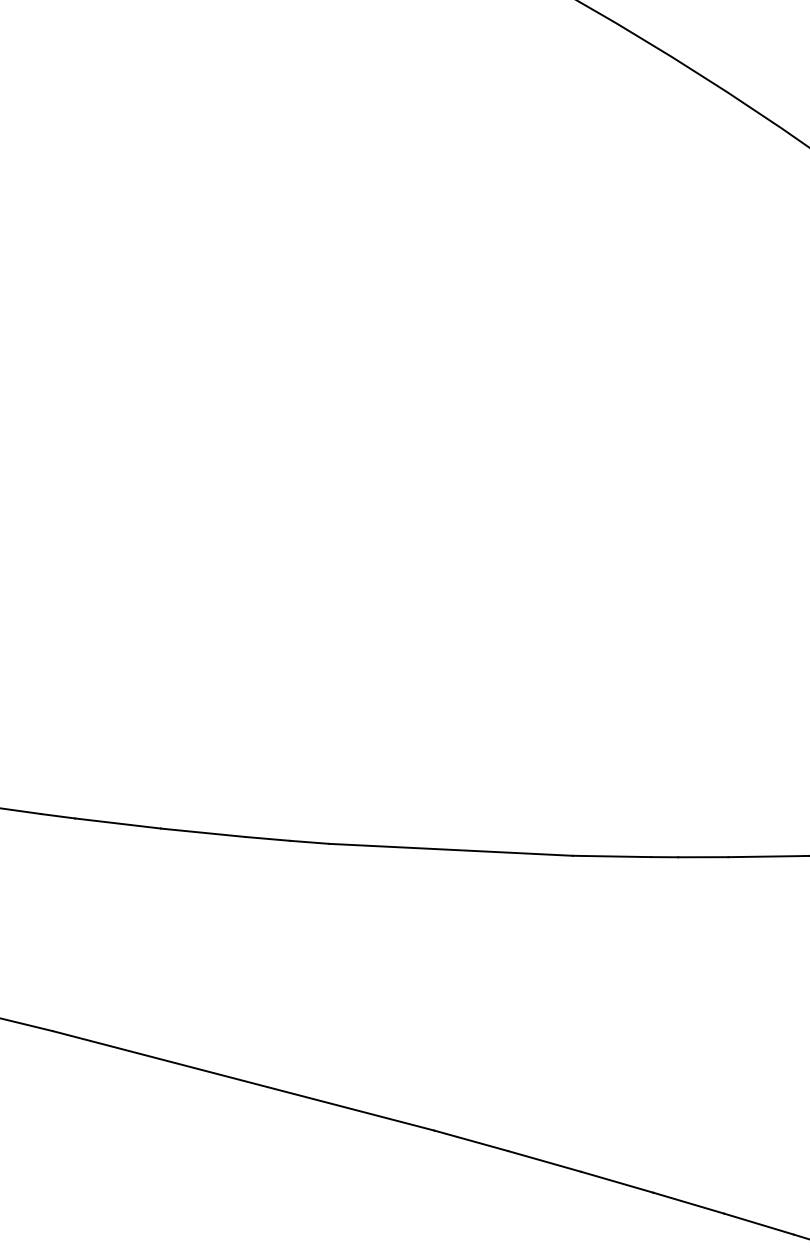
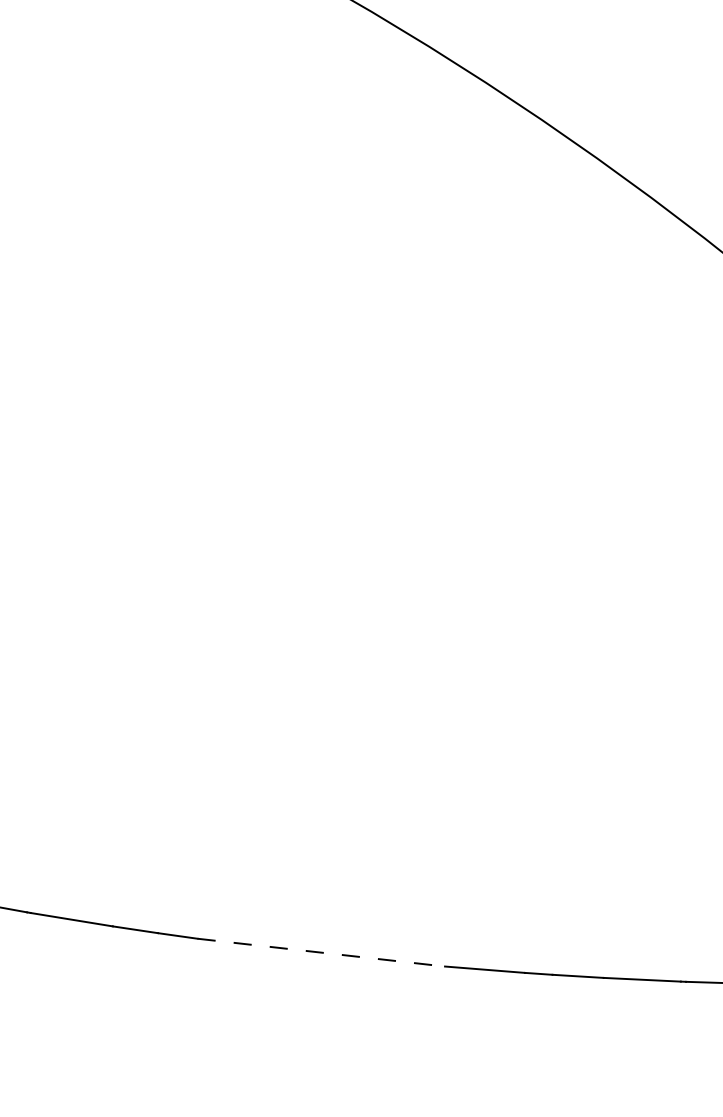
line: (450, 849) -> (320, 952), solid -> dashed

